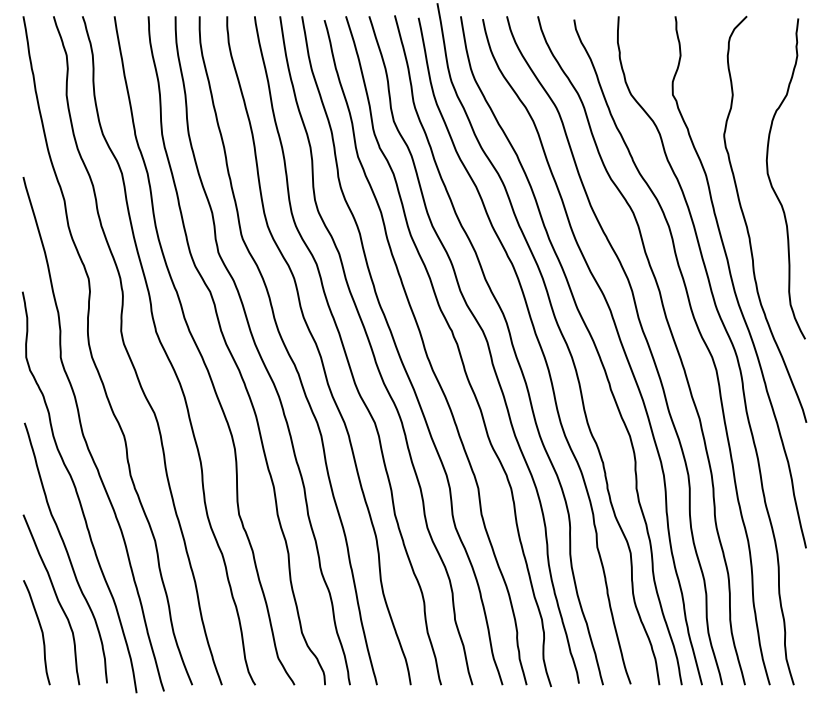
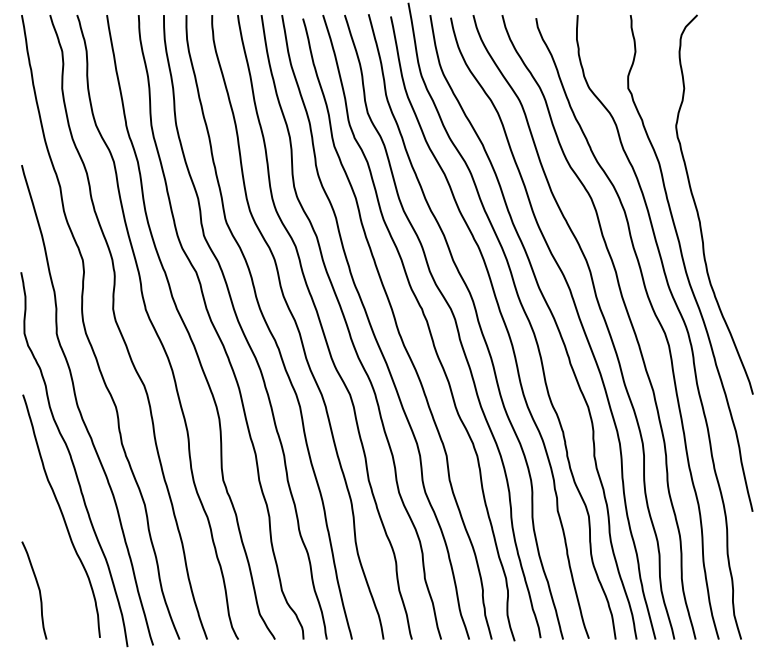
curve: (771, 181) -> (720, 169), removed
curve: (55, 596) -> (51, 556), removed

